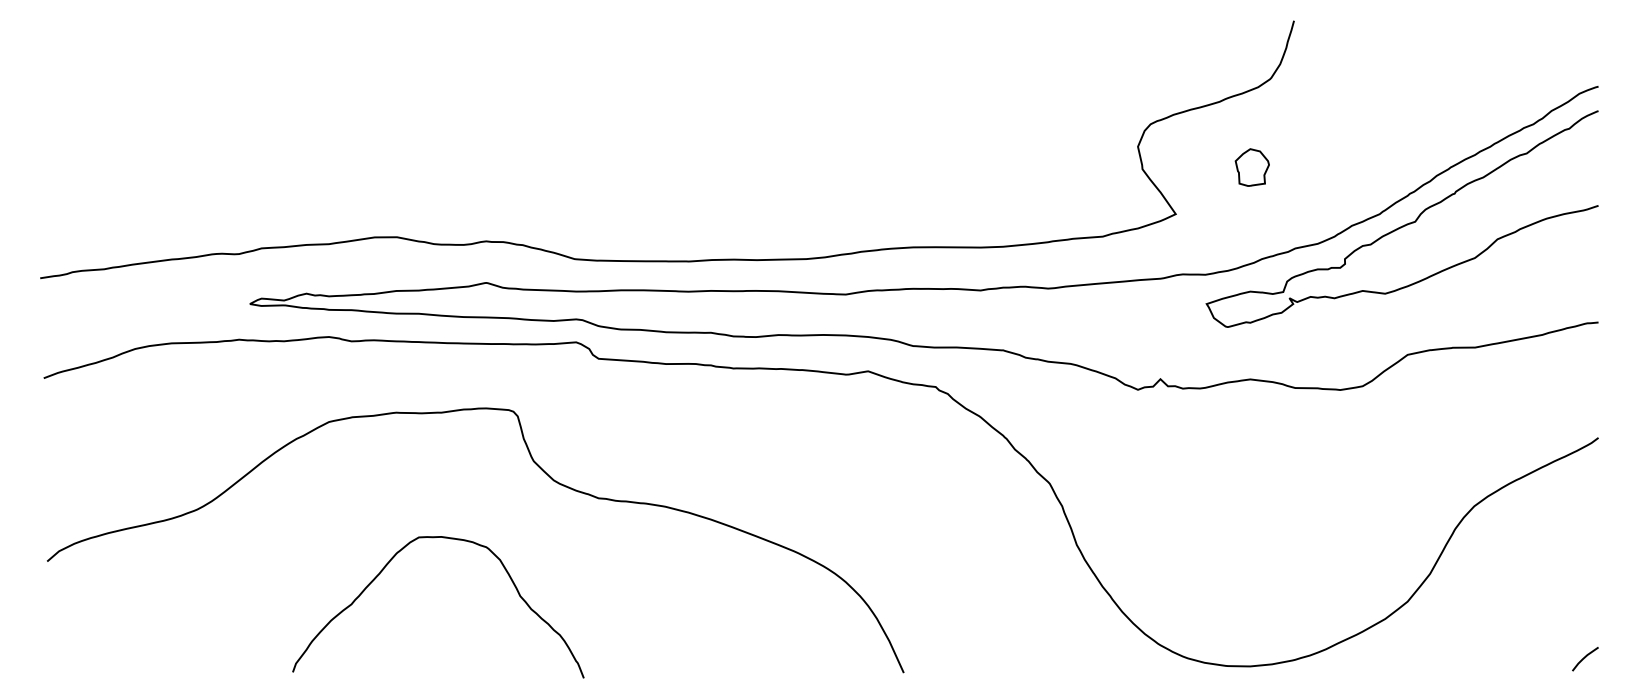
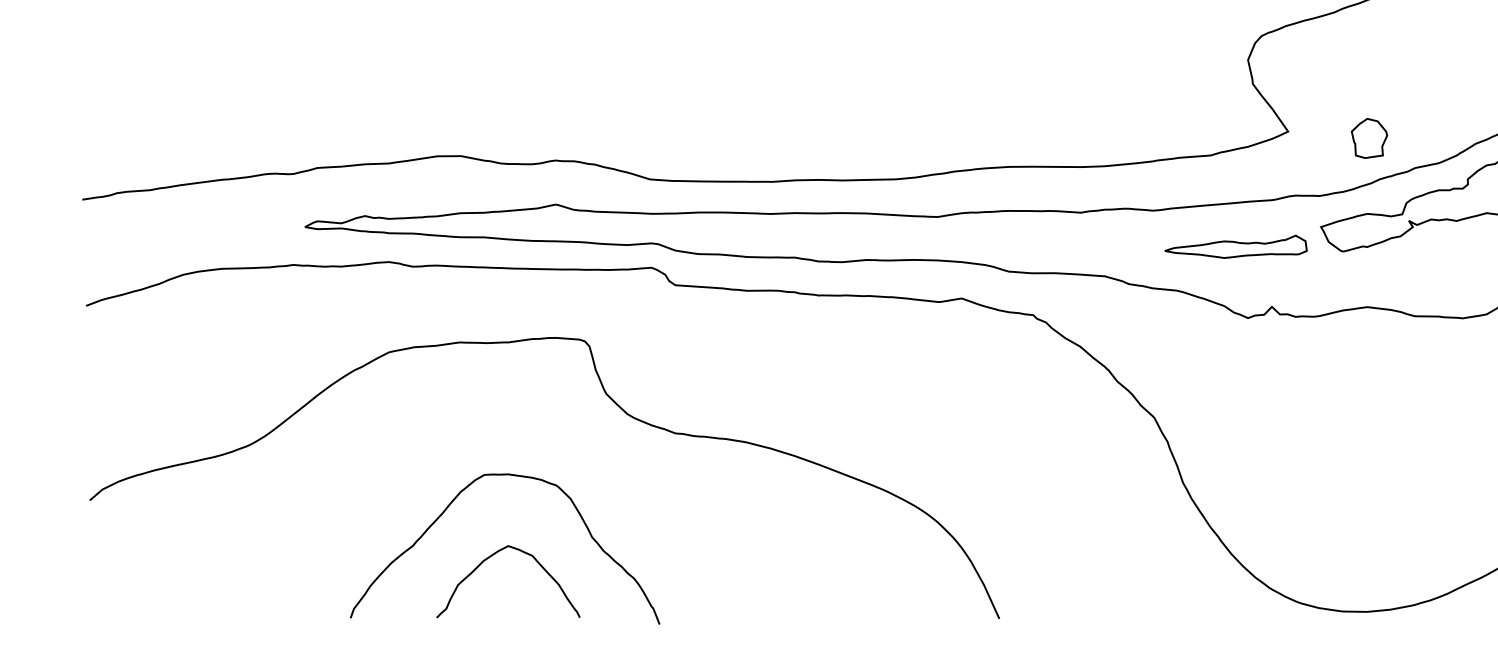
part: (1251, 167) -> (1368, 138), moved
part: (1126, 322) -> (1235, 246), added
curve: (427, 613) -> (493, 555), added

